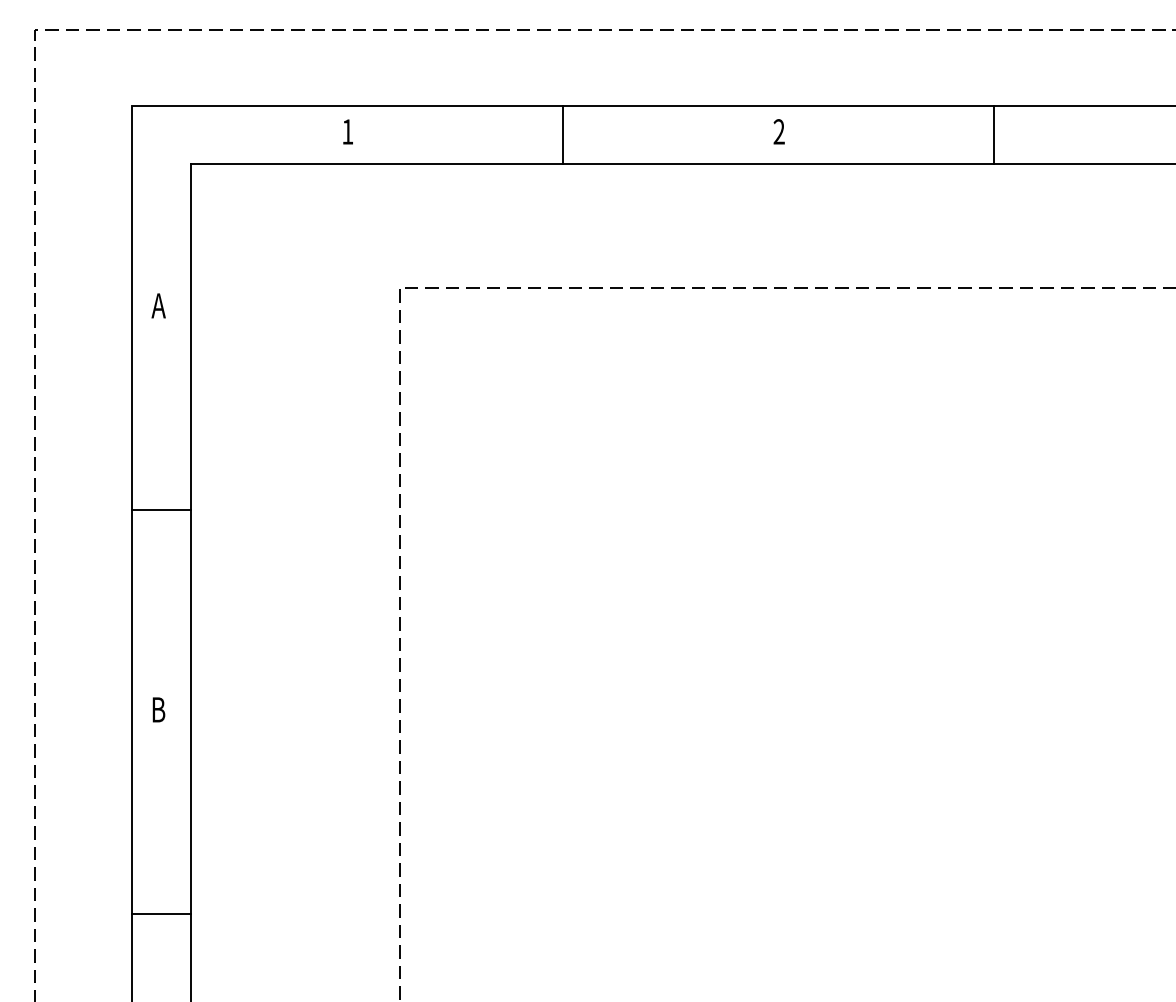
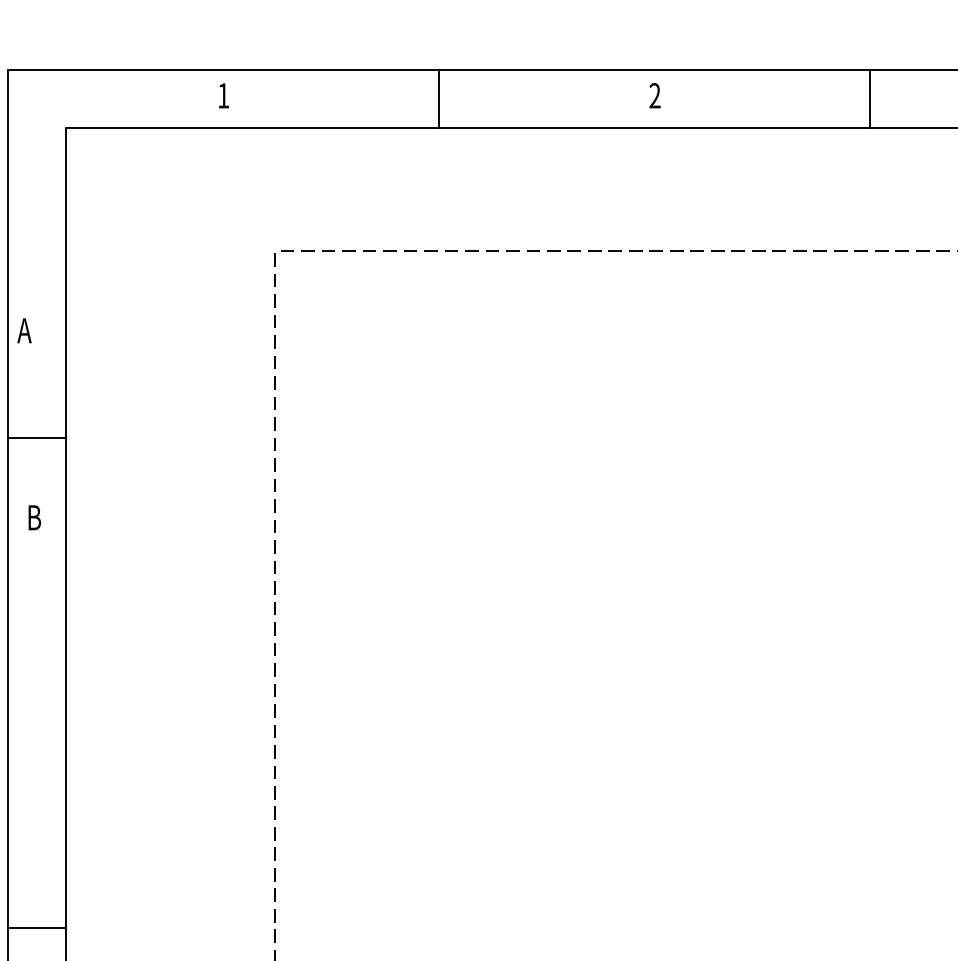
text: (158, 305) -> (24, 330), moved
line: (161, 509) -> (37, 437), moved
text: (158, 709) -> (34, 517), moved
line: (161, 913) -> (37, 927), moved

